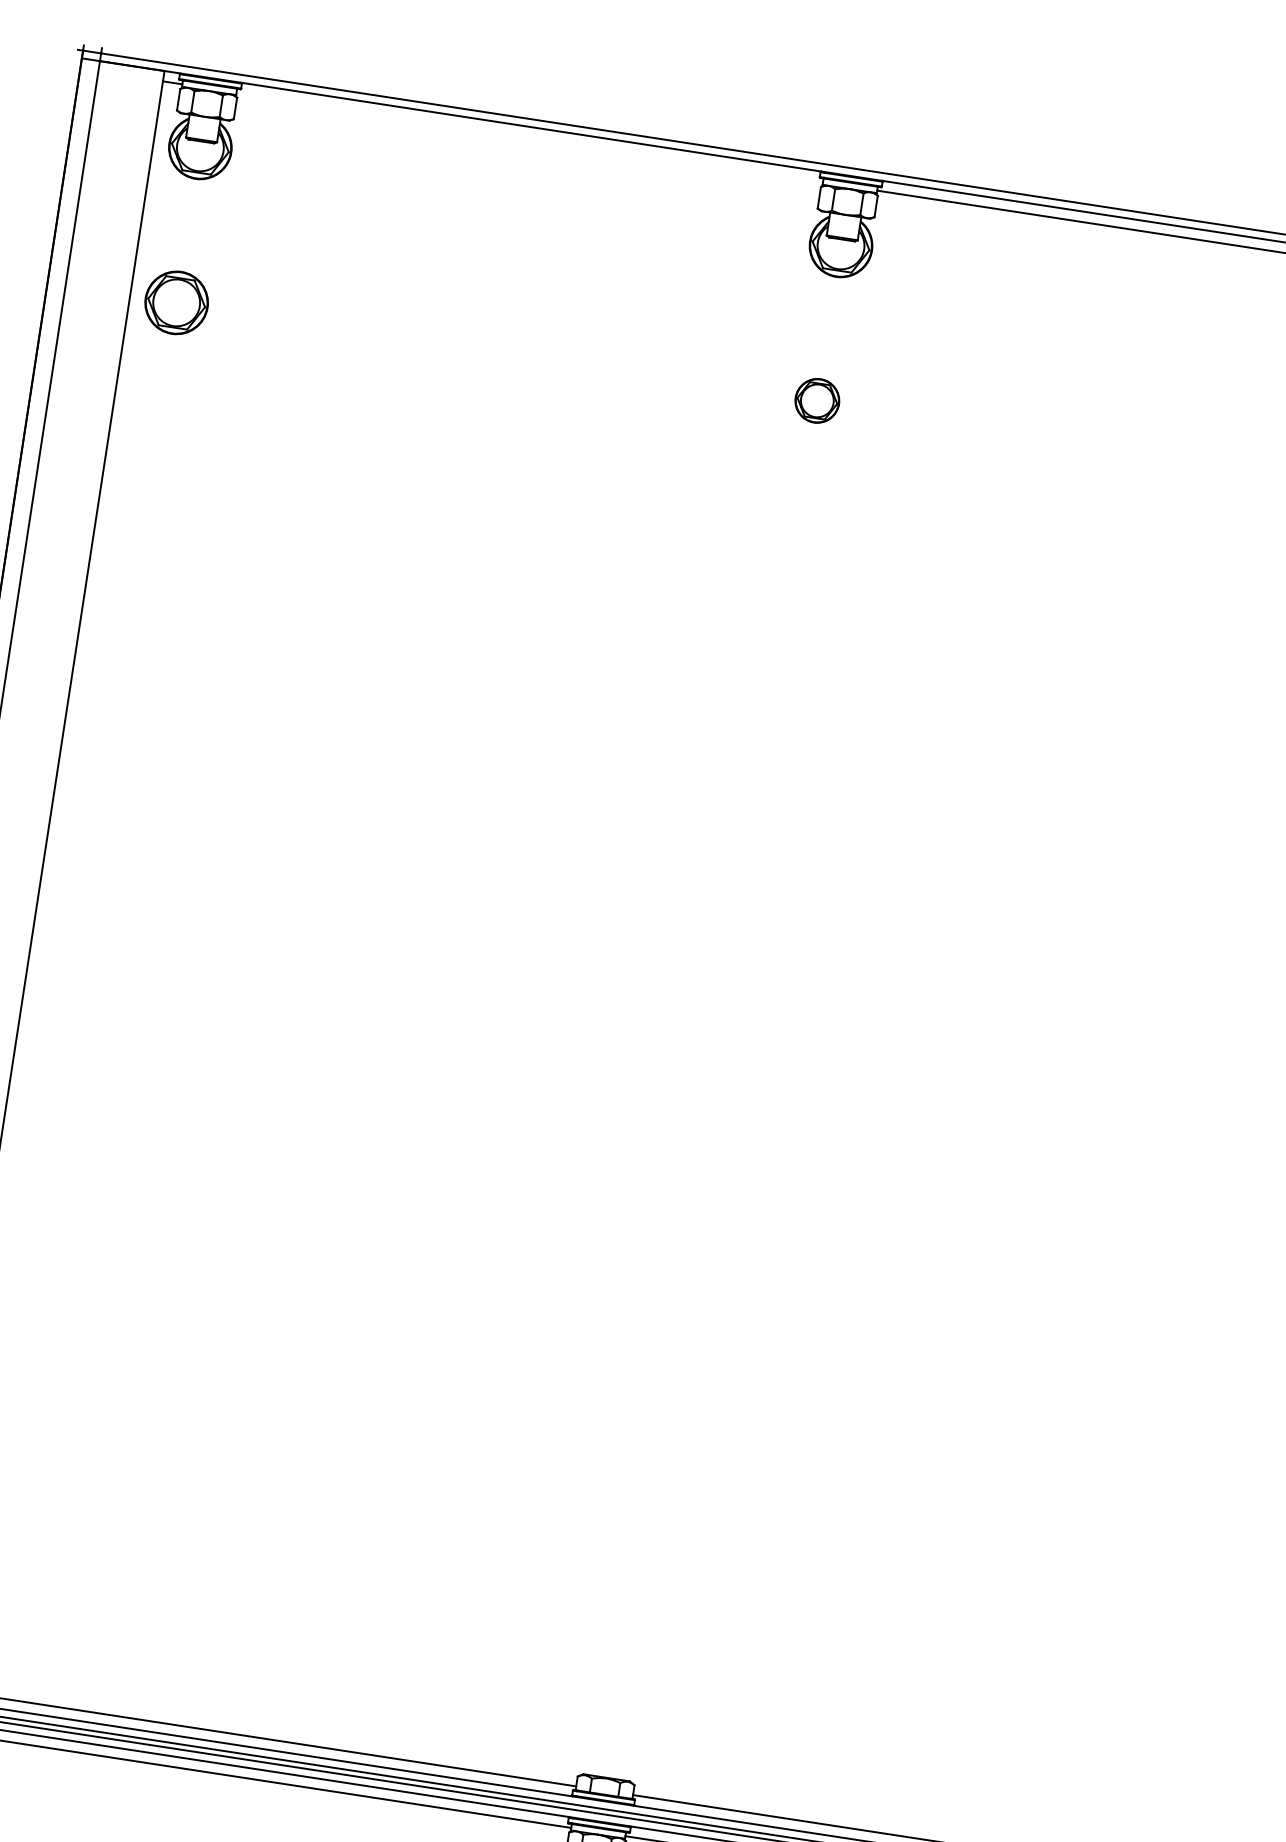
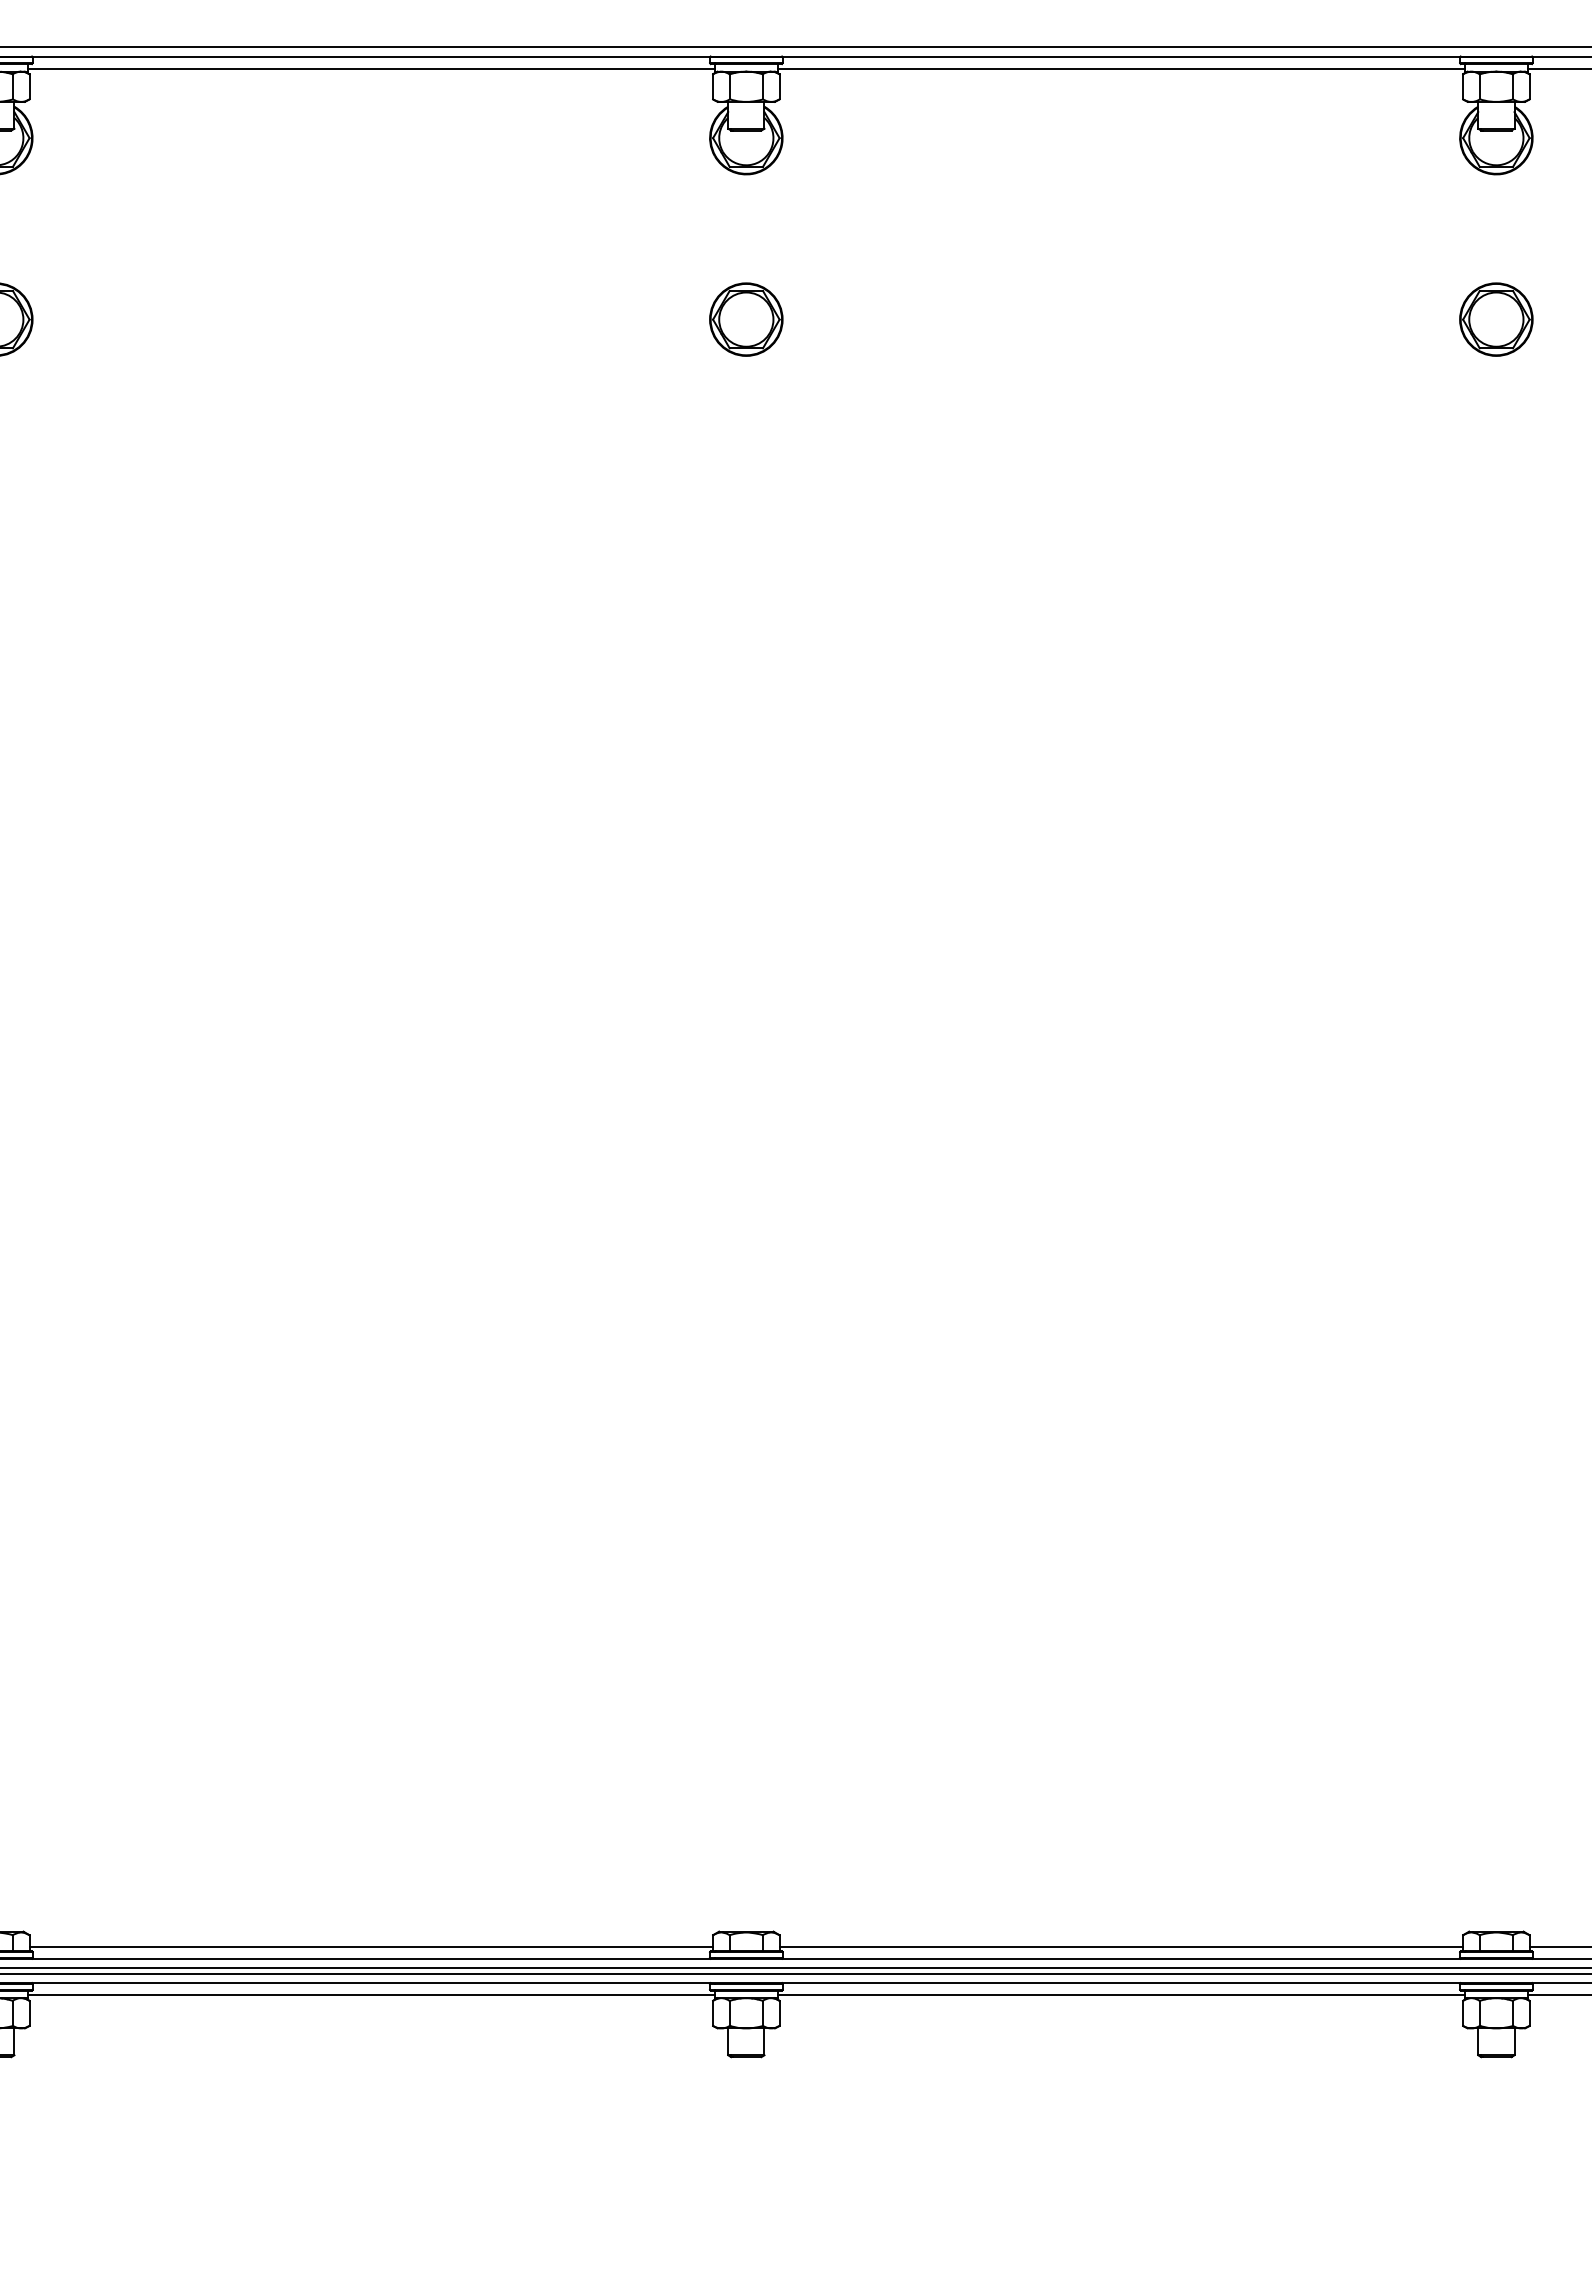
line: (529, 137) -> (371, 68), added
part: (817, 400) -> (746, 319), size x1.43

